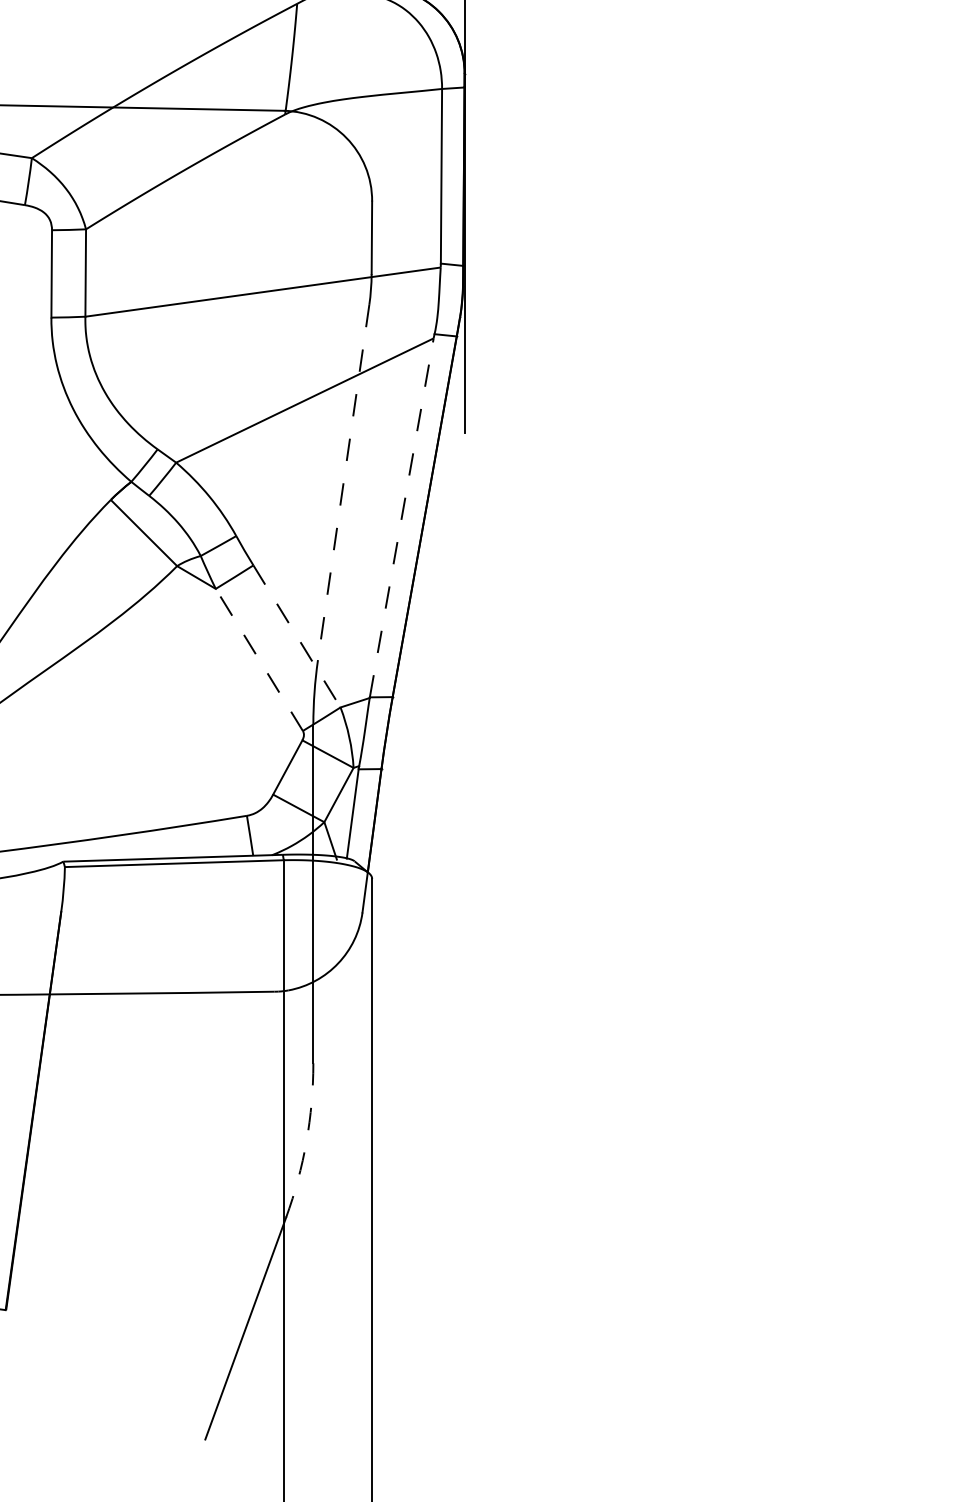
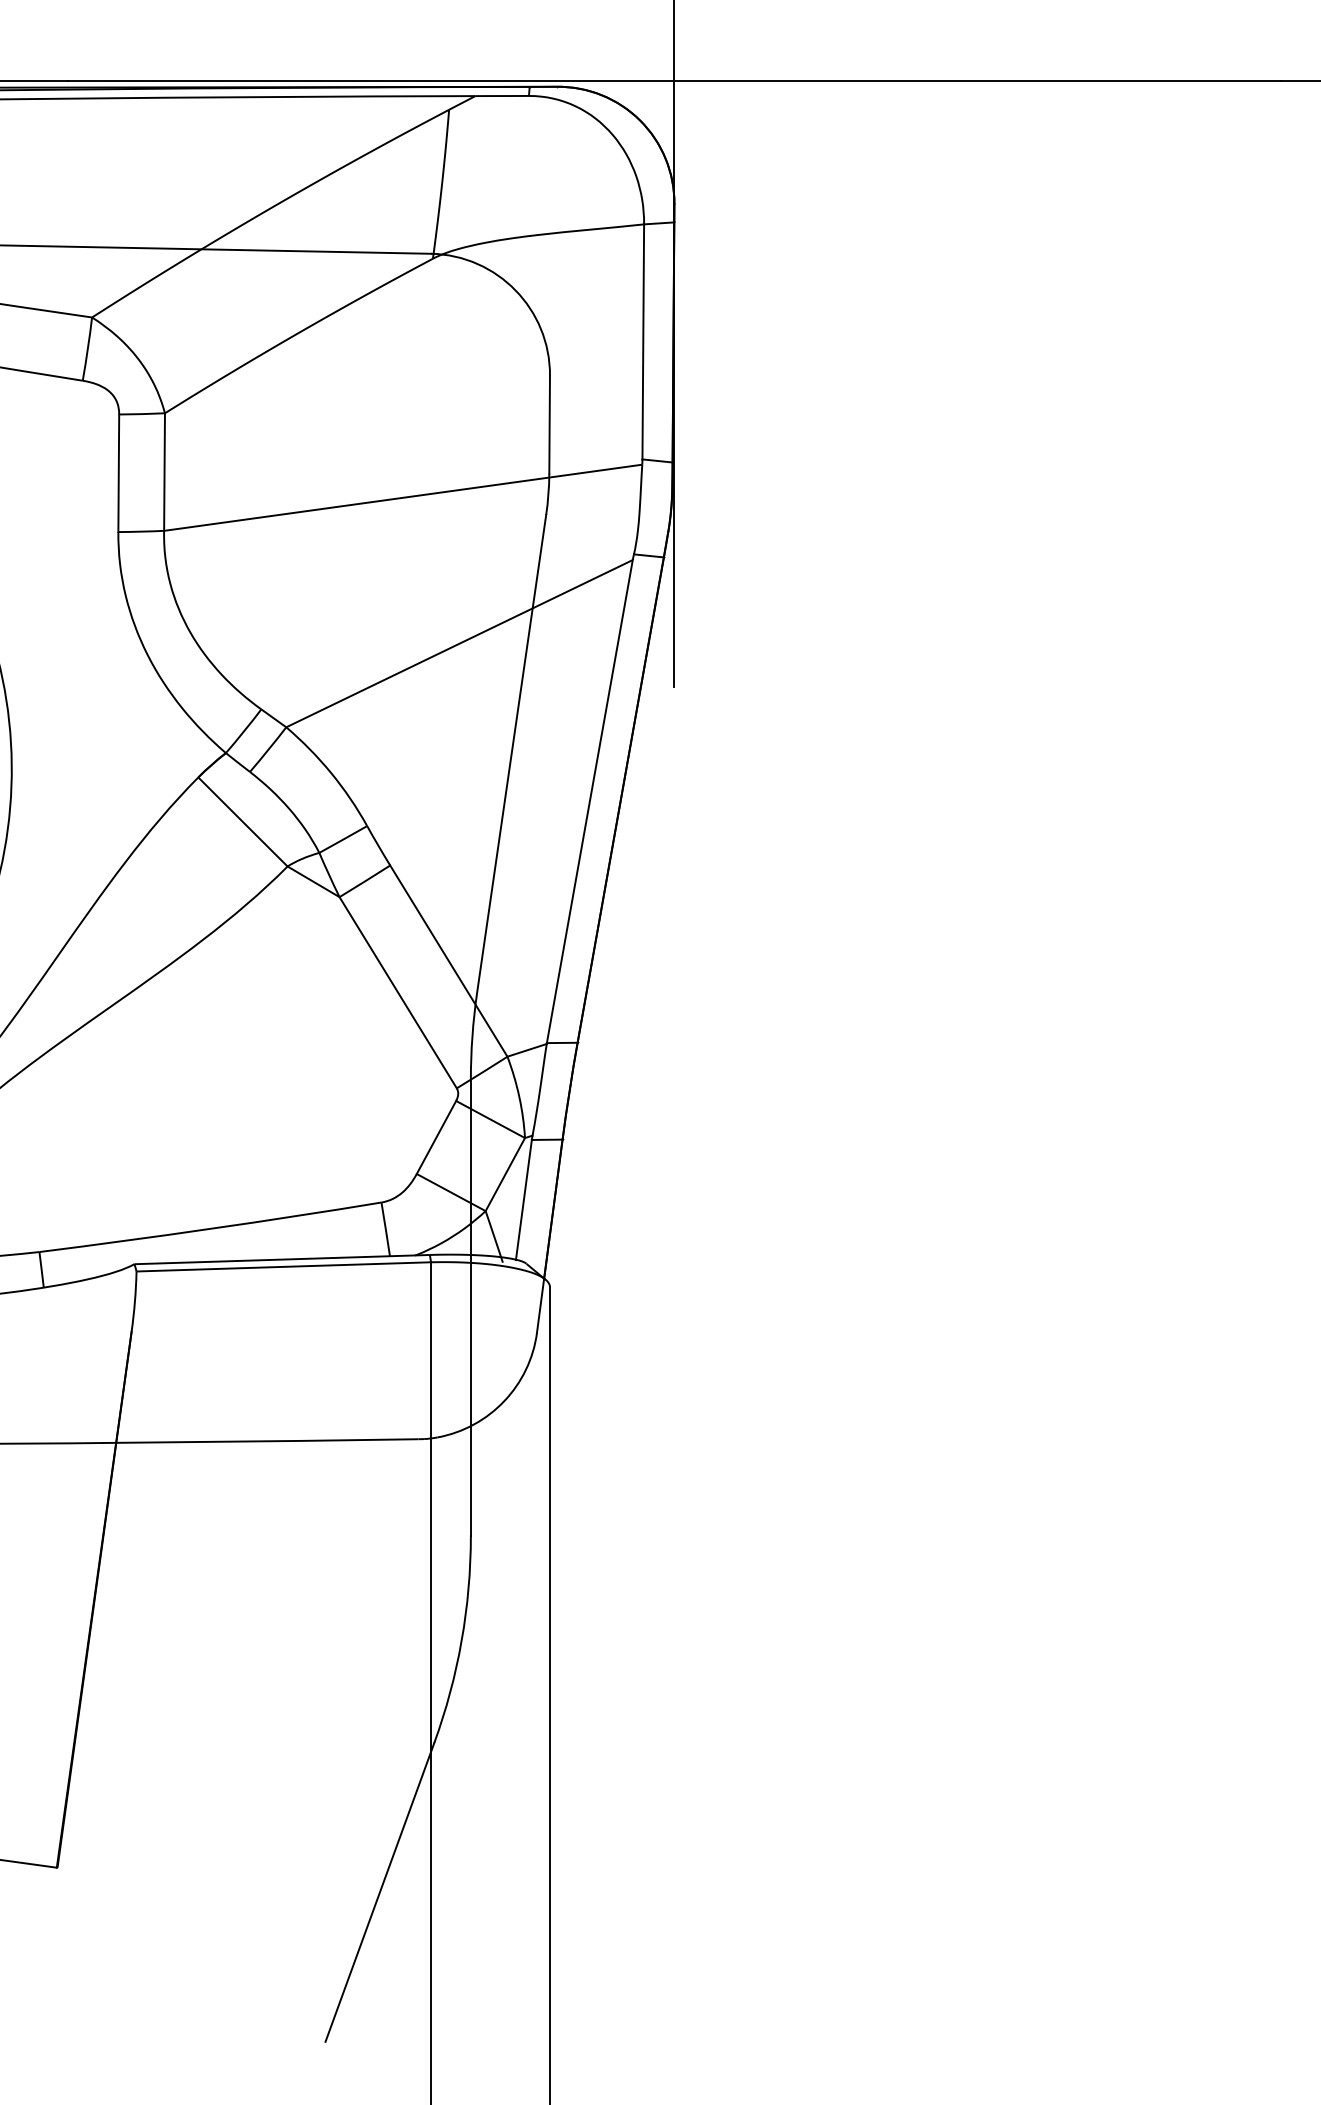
line: (343, 482) -> (511, 754), dashed -> solid
line: (401, 517) -> (589, 801), dashed -> solid
line: (297, 636) -> (449, 961), dashed -> solid
line: (258, 659) -> (397, 992), dashed -> solid
arc: (306, 1141) -> (461, 1640), dashed -> solid

